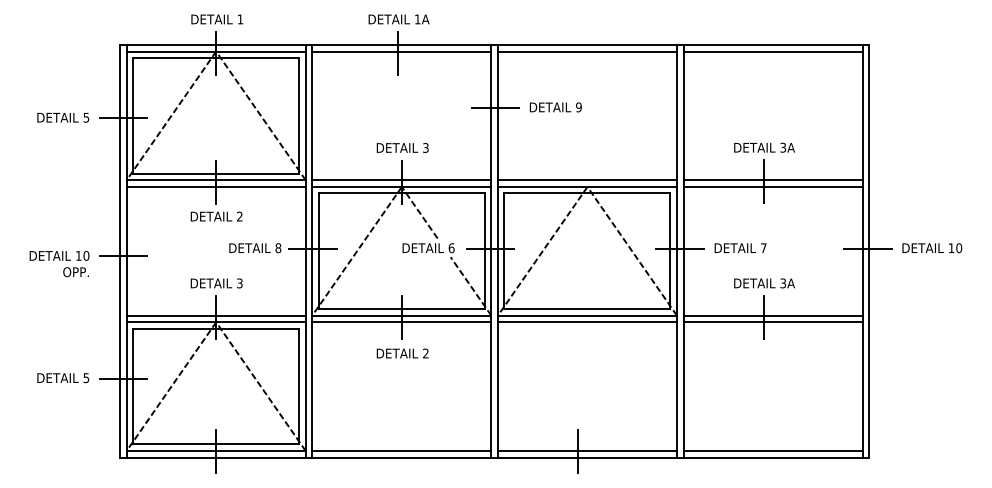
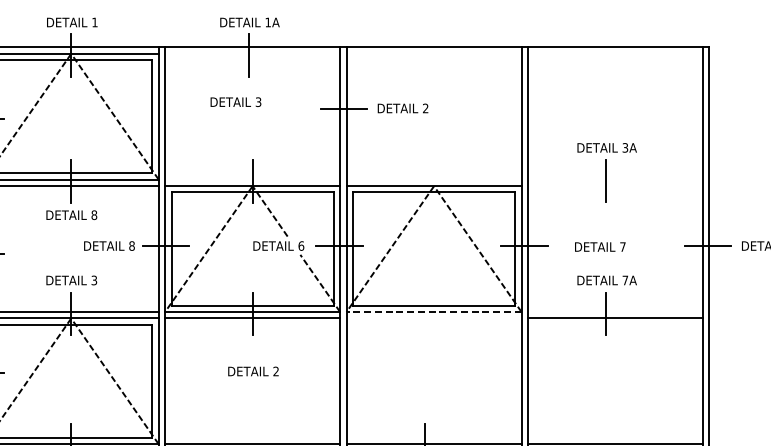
line: (401, 51) -> (252, 53), removed
line: (586, 51) -> (433, 53), removed
line: (772, 51) -> (614, 53), removed
text: (578, 107) -> (425, 108), 9 -> 2
text: (402, 147) -> (235, 101), moved
line: (401, 180) -> (252, 179), removed
line: (586, 180) -> (433, 179), removed
line: (772, 180) -> (614, 179), removed
line: (772, 186) -> (614, 185), removed
text: (239, 216) -> (94, 215), 2 -> 8
text: (740, 247) -> (600, 246), moved
text: (783, 283) -> (625, 280), 3A -> 7A
line: (586, 315) -> (433, 311), solid -> dashed
line: (772, 315) -> (614, 311), removed
line: (586, 322) -> (433, 318), removed
text: (402, 353) -> (253, 371), moved

